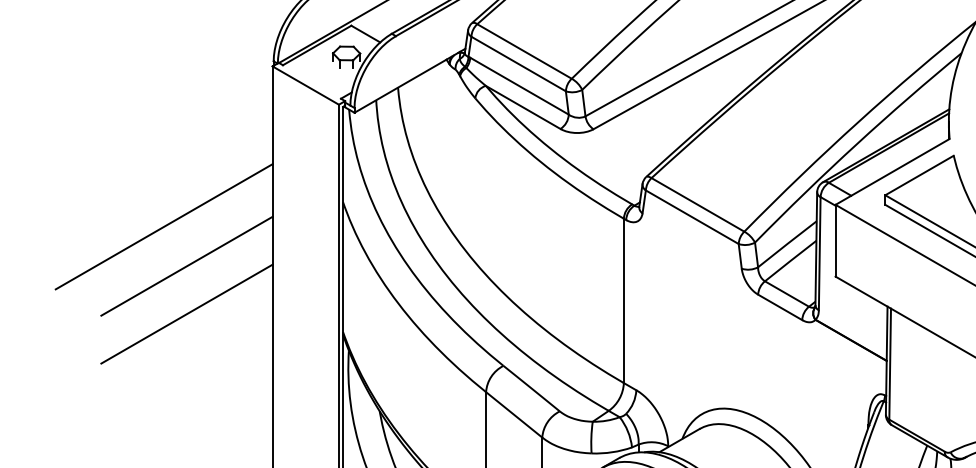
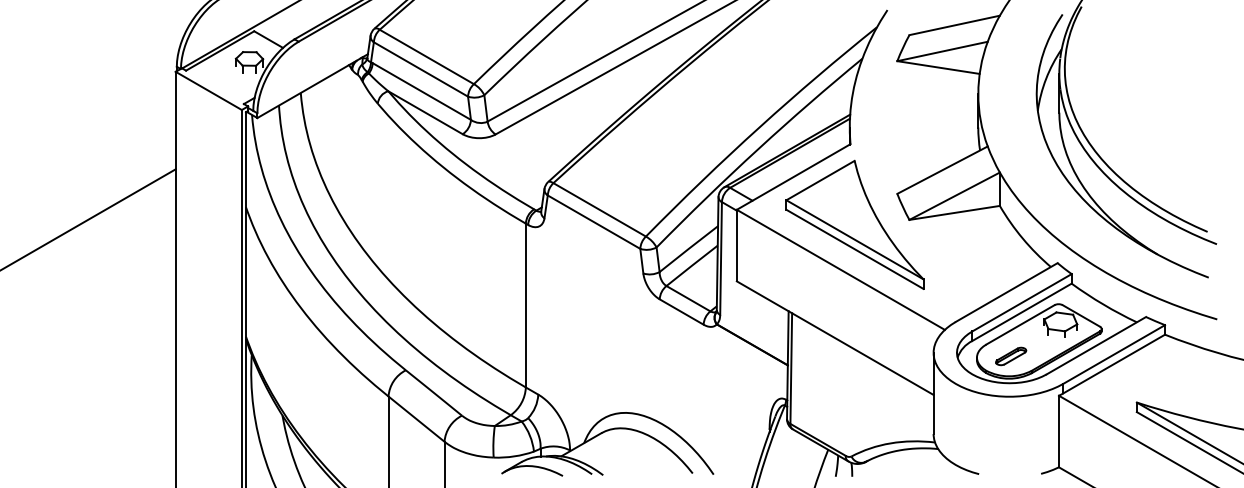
line: (187, 265) -> (90, 270), removed
line: (187, 313) -> (90, 318), removed

